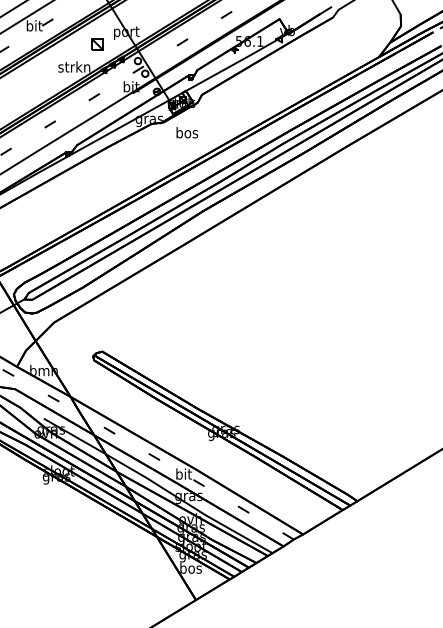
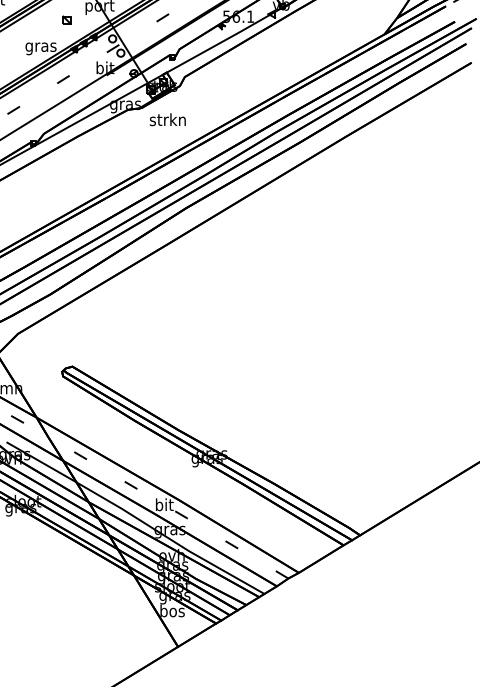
part: (97, 44) -> (66, 20), size x0.62
text: (74, 68) -> (41, 47), strkn -> gras
text: (186, 132) -> (167, 119), bos -> strkn

